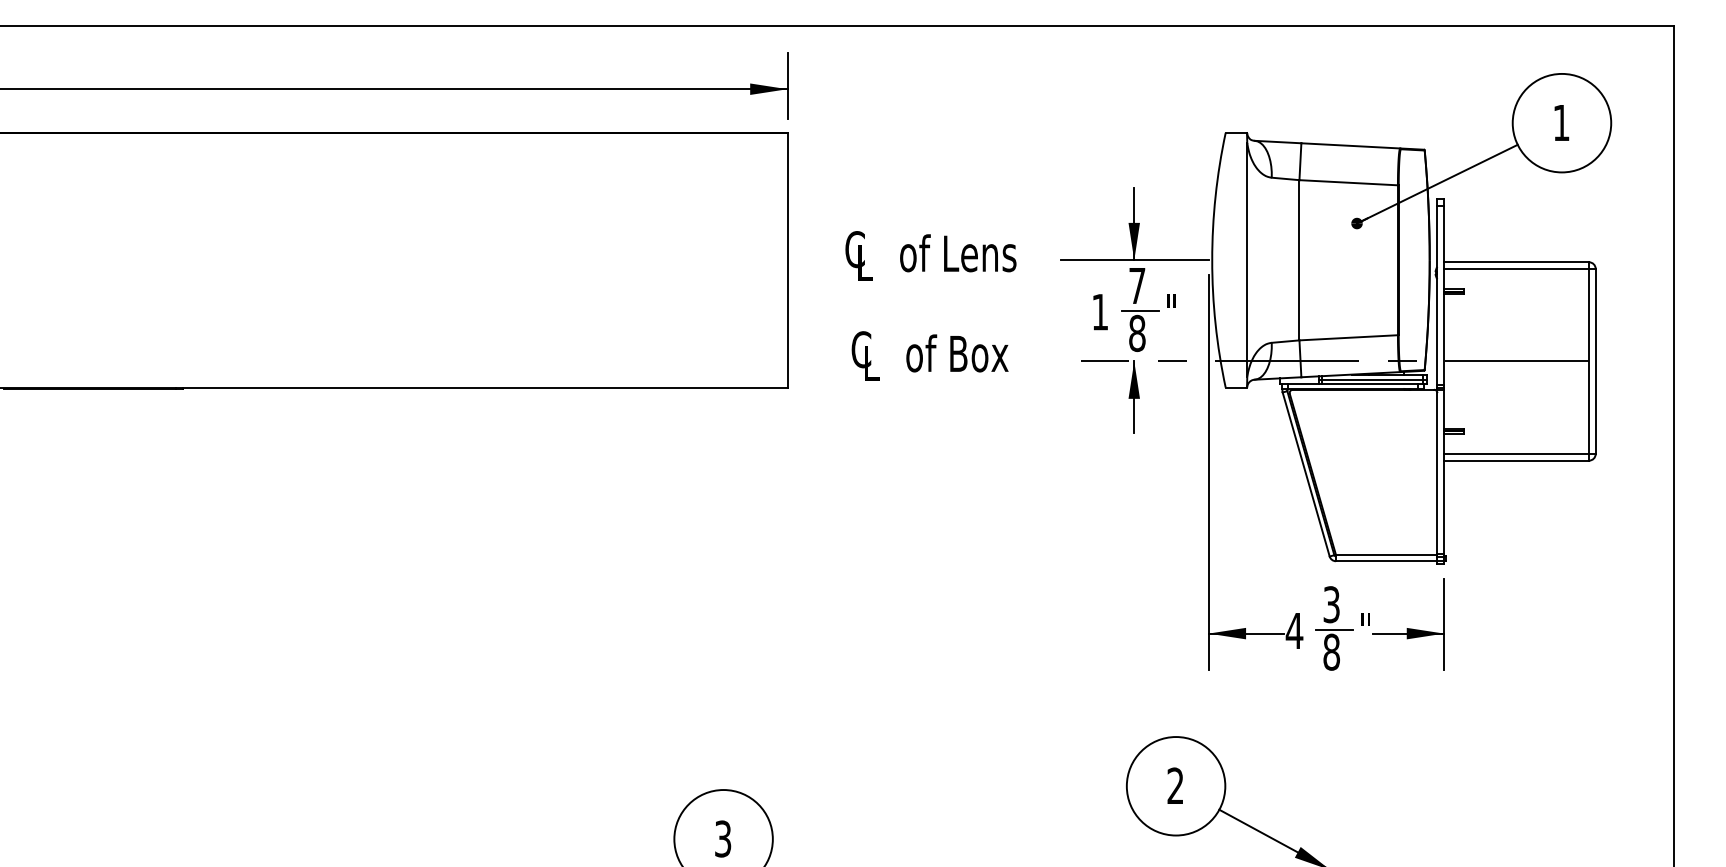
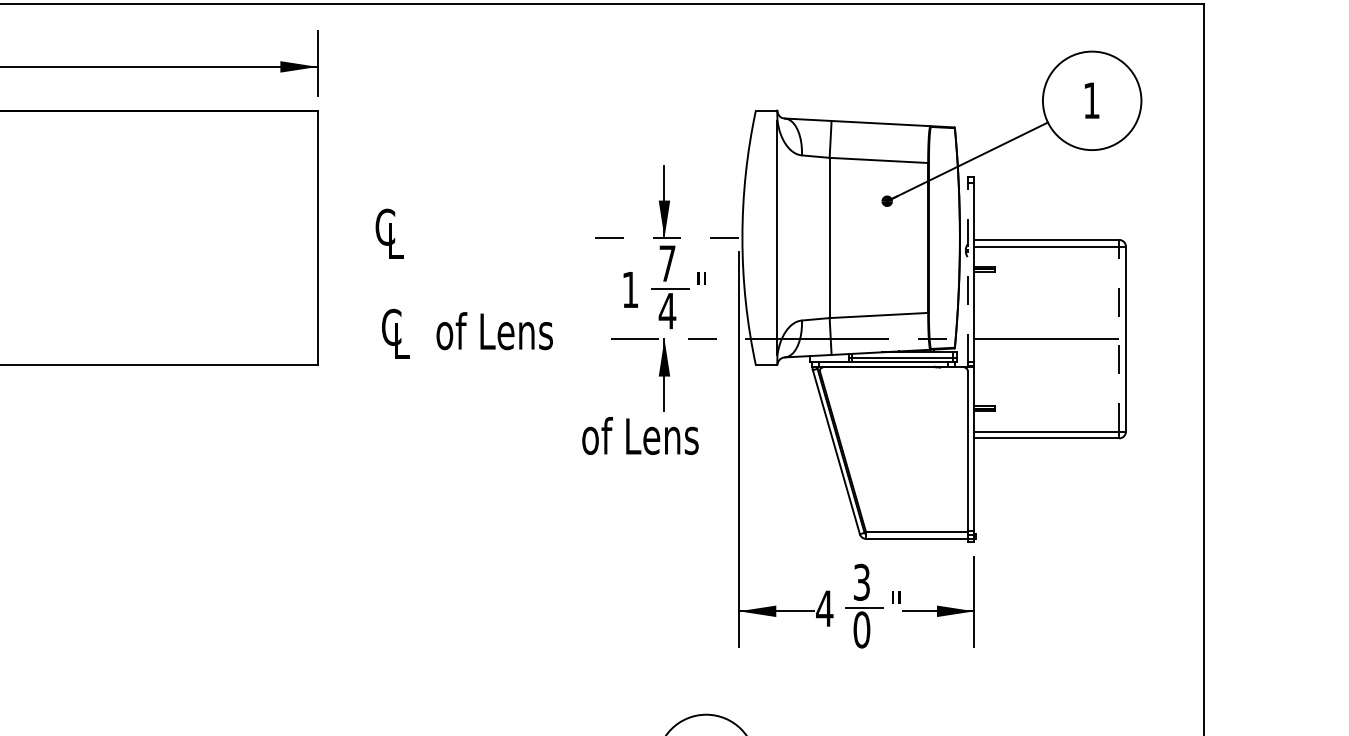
text: (958, 253) -> (640, 436), moved
line: (1134, 260) -> (664, 238), solid -> dashed
line: (1437, 295) -> (967, 273), solid -> dashed
text: (1137, 333) -> (667, 311), 8 -> 4
text: (987, 354) -> (517, 332), of Box -> of Lens
line: (1588, 360) -> (1118, 338), solid -> dashed
text: (1331, 652) -> (861, 630), 8 -> 0

